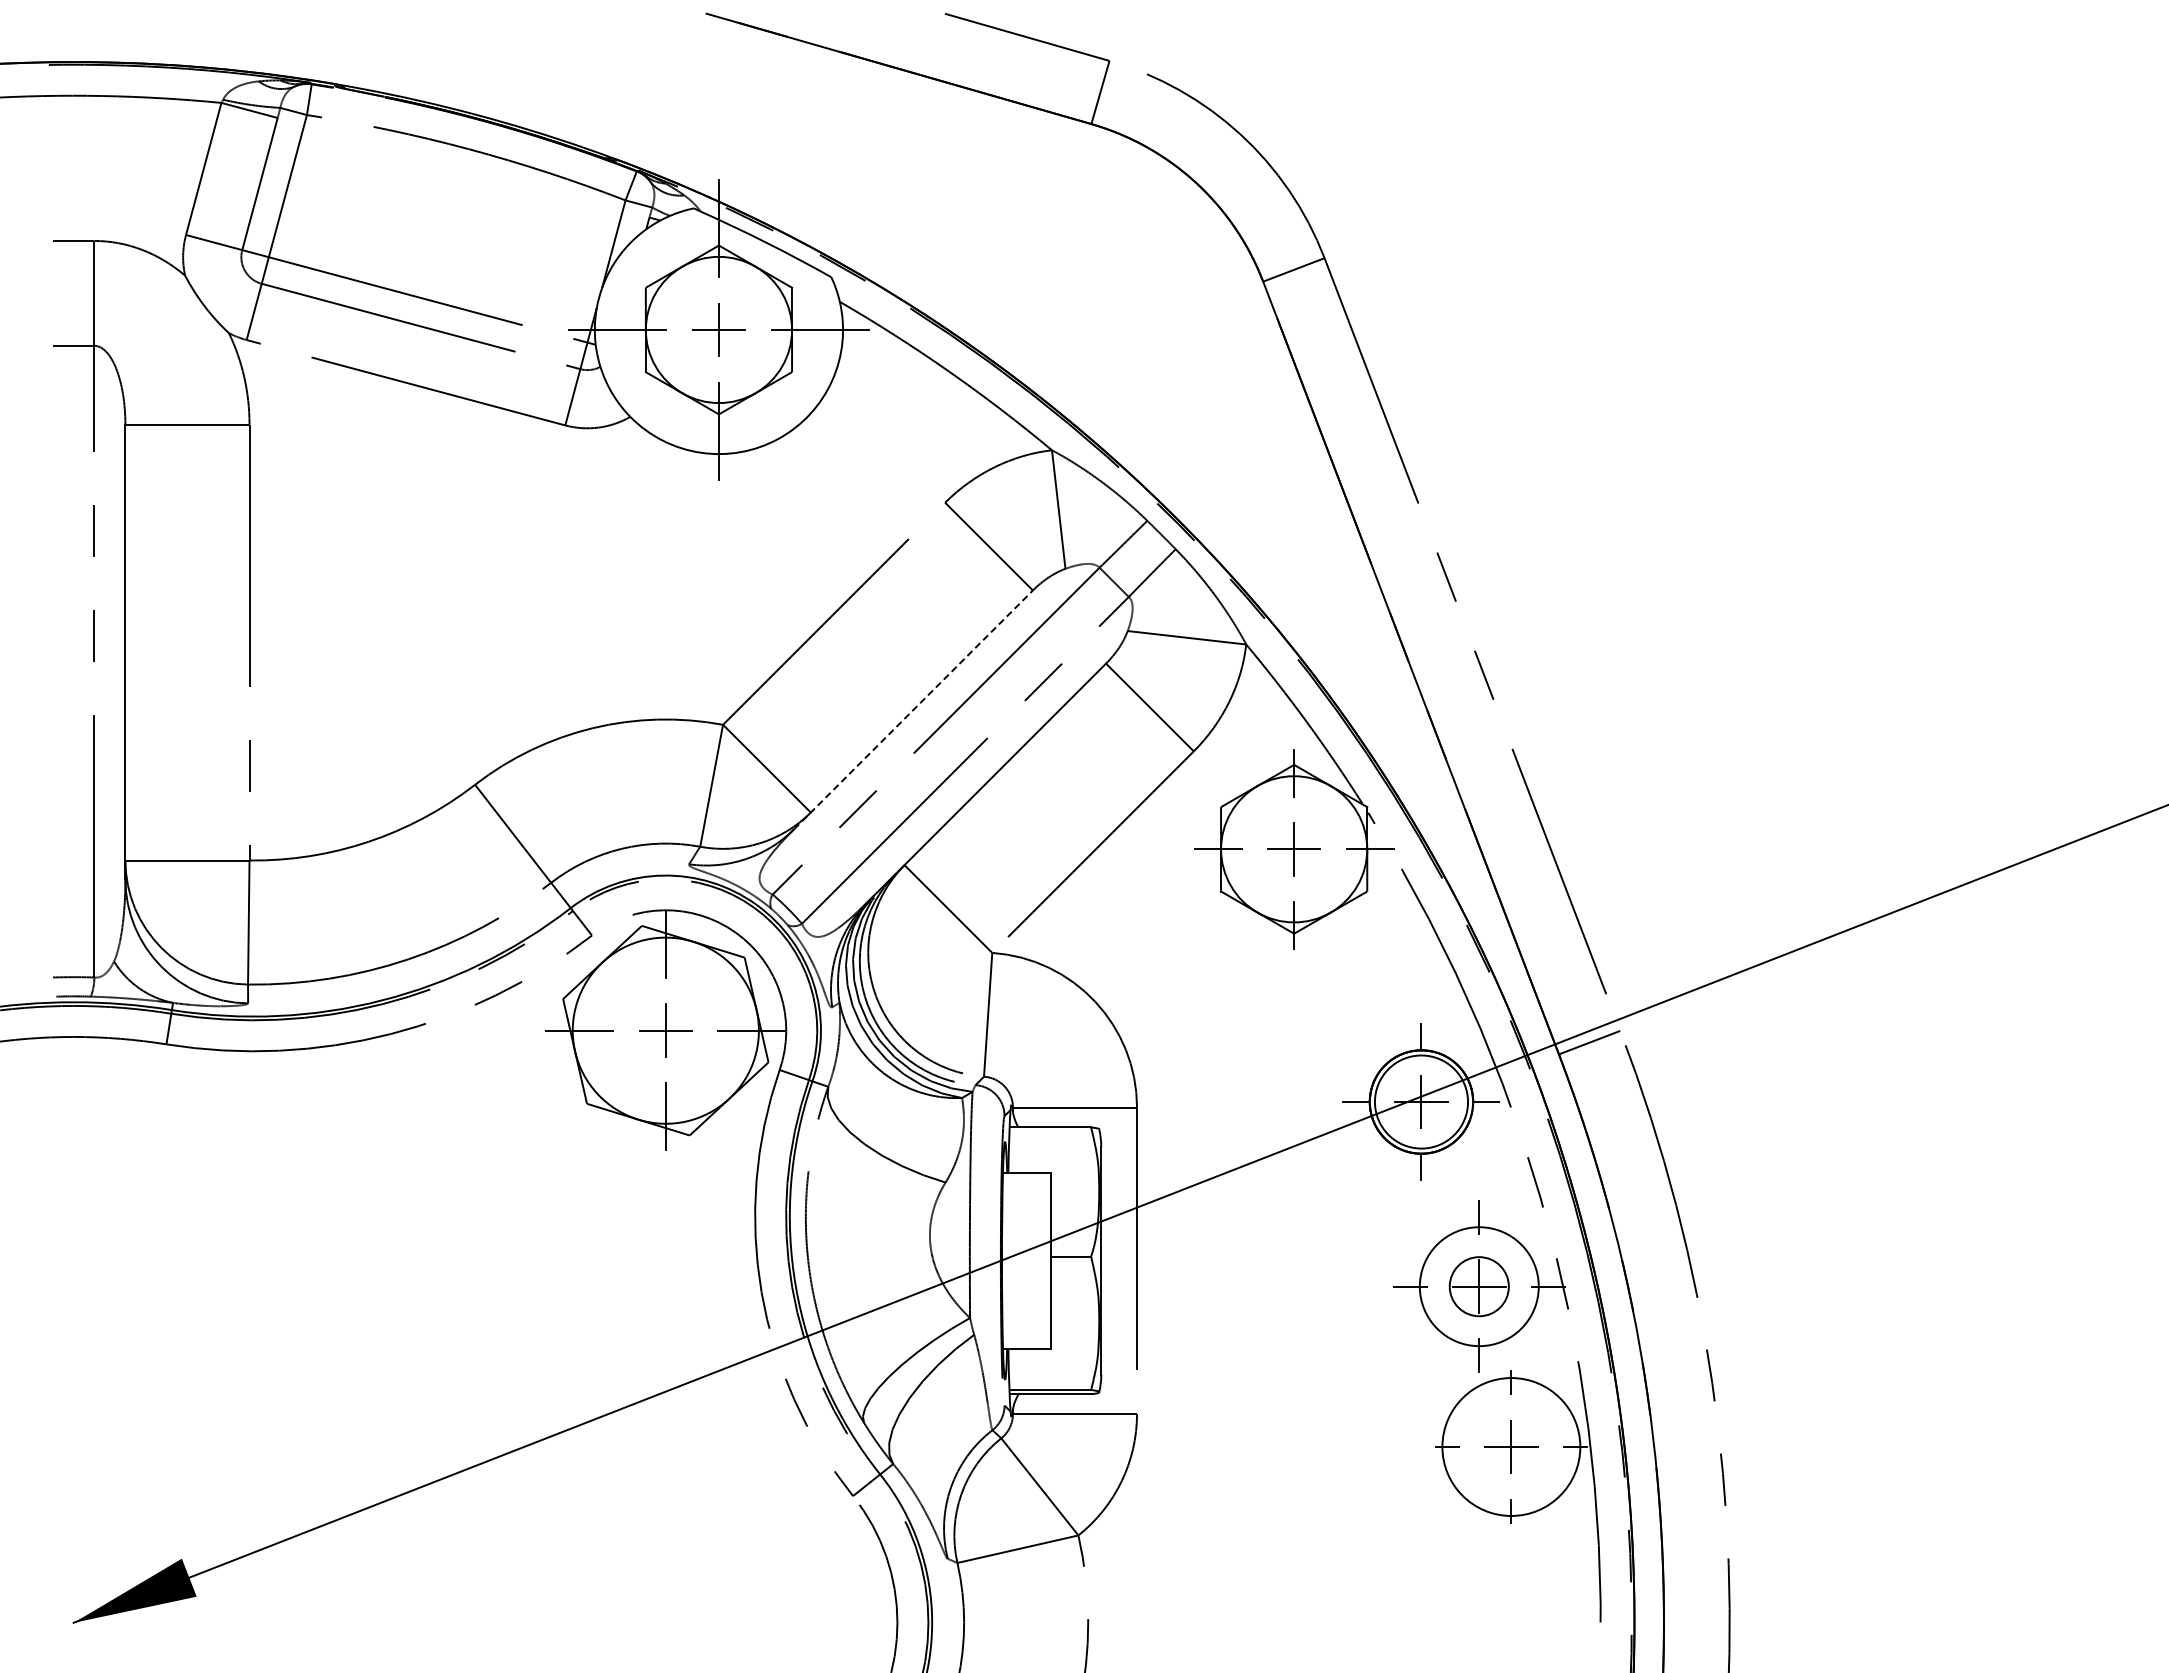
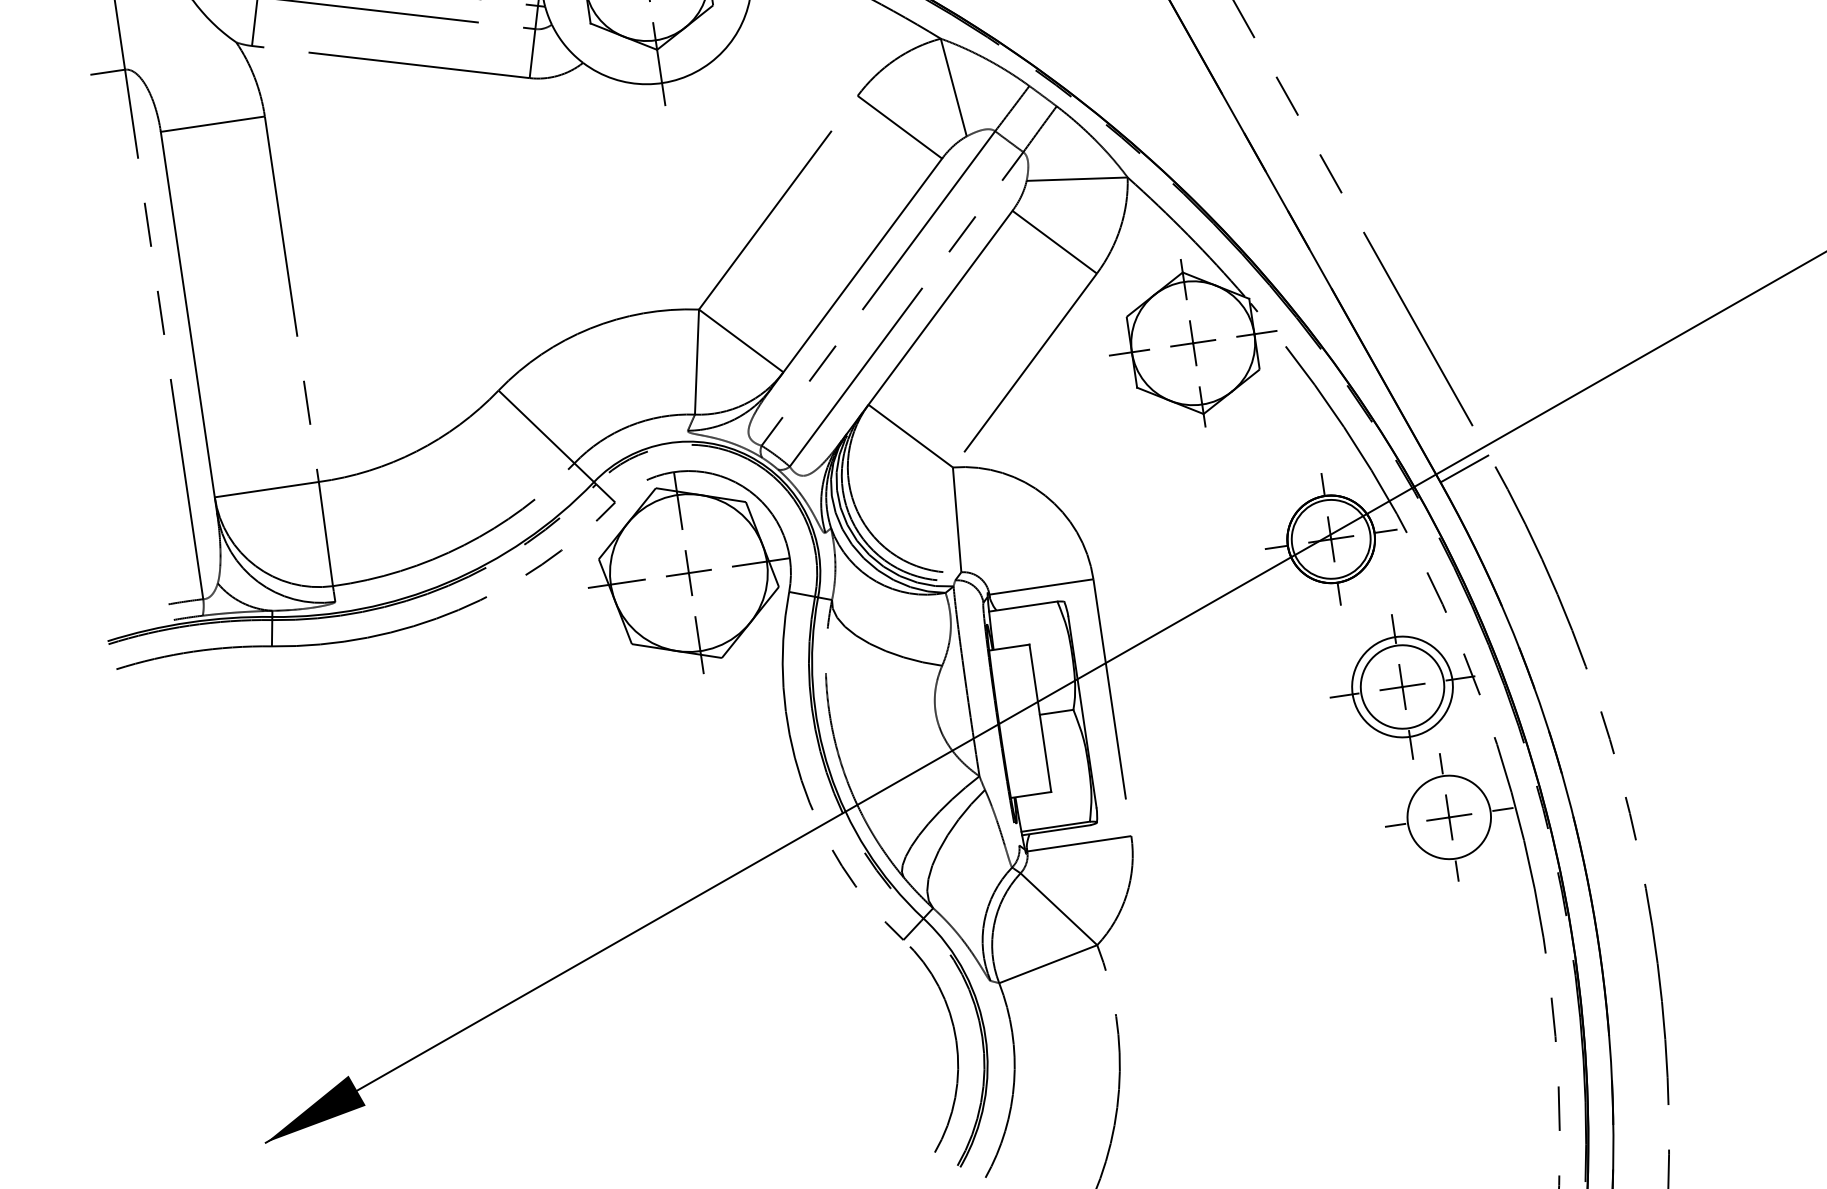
line: (913, 709) -> (856, 273), dashed -> solid
circle: (1479, 1286) -> (1402, 686), size x1.67
circle: (1511, 1446) -> (1449, 816), size x0.71

